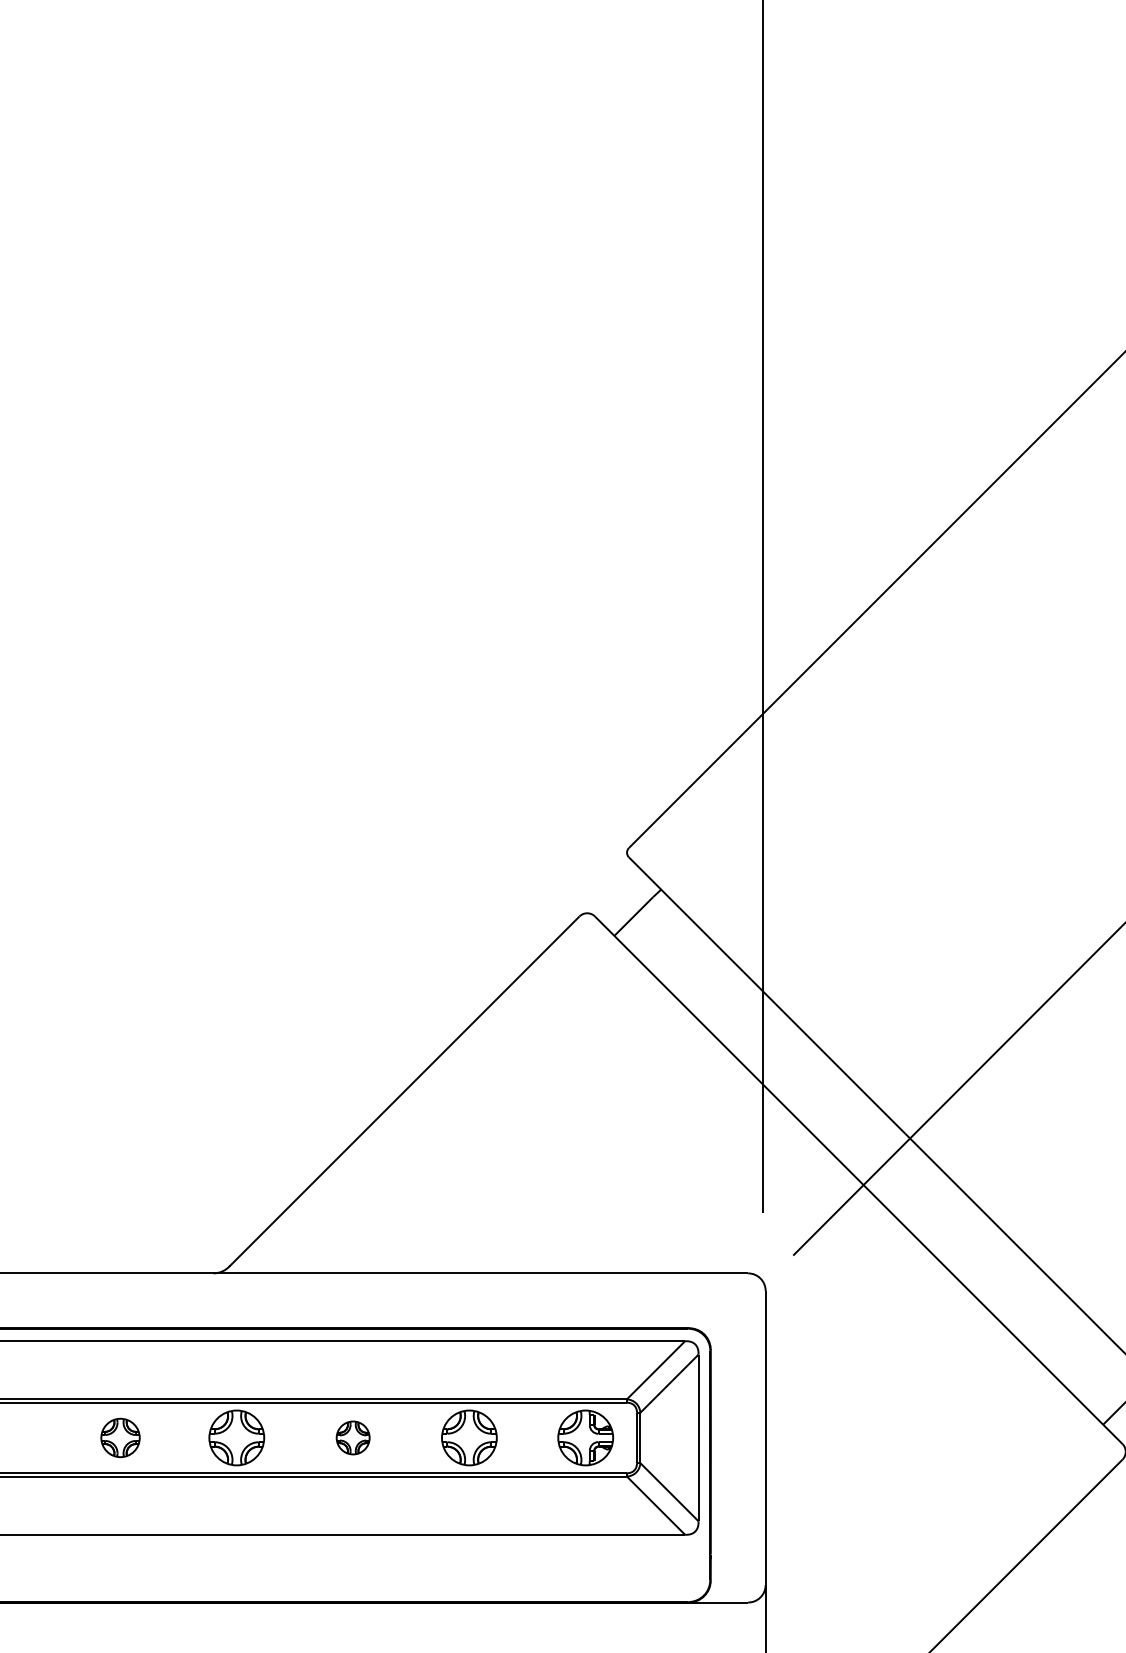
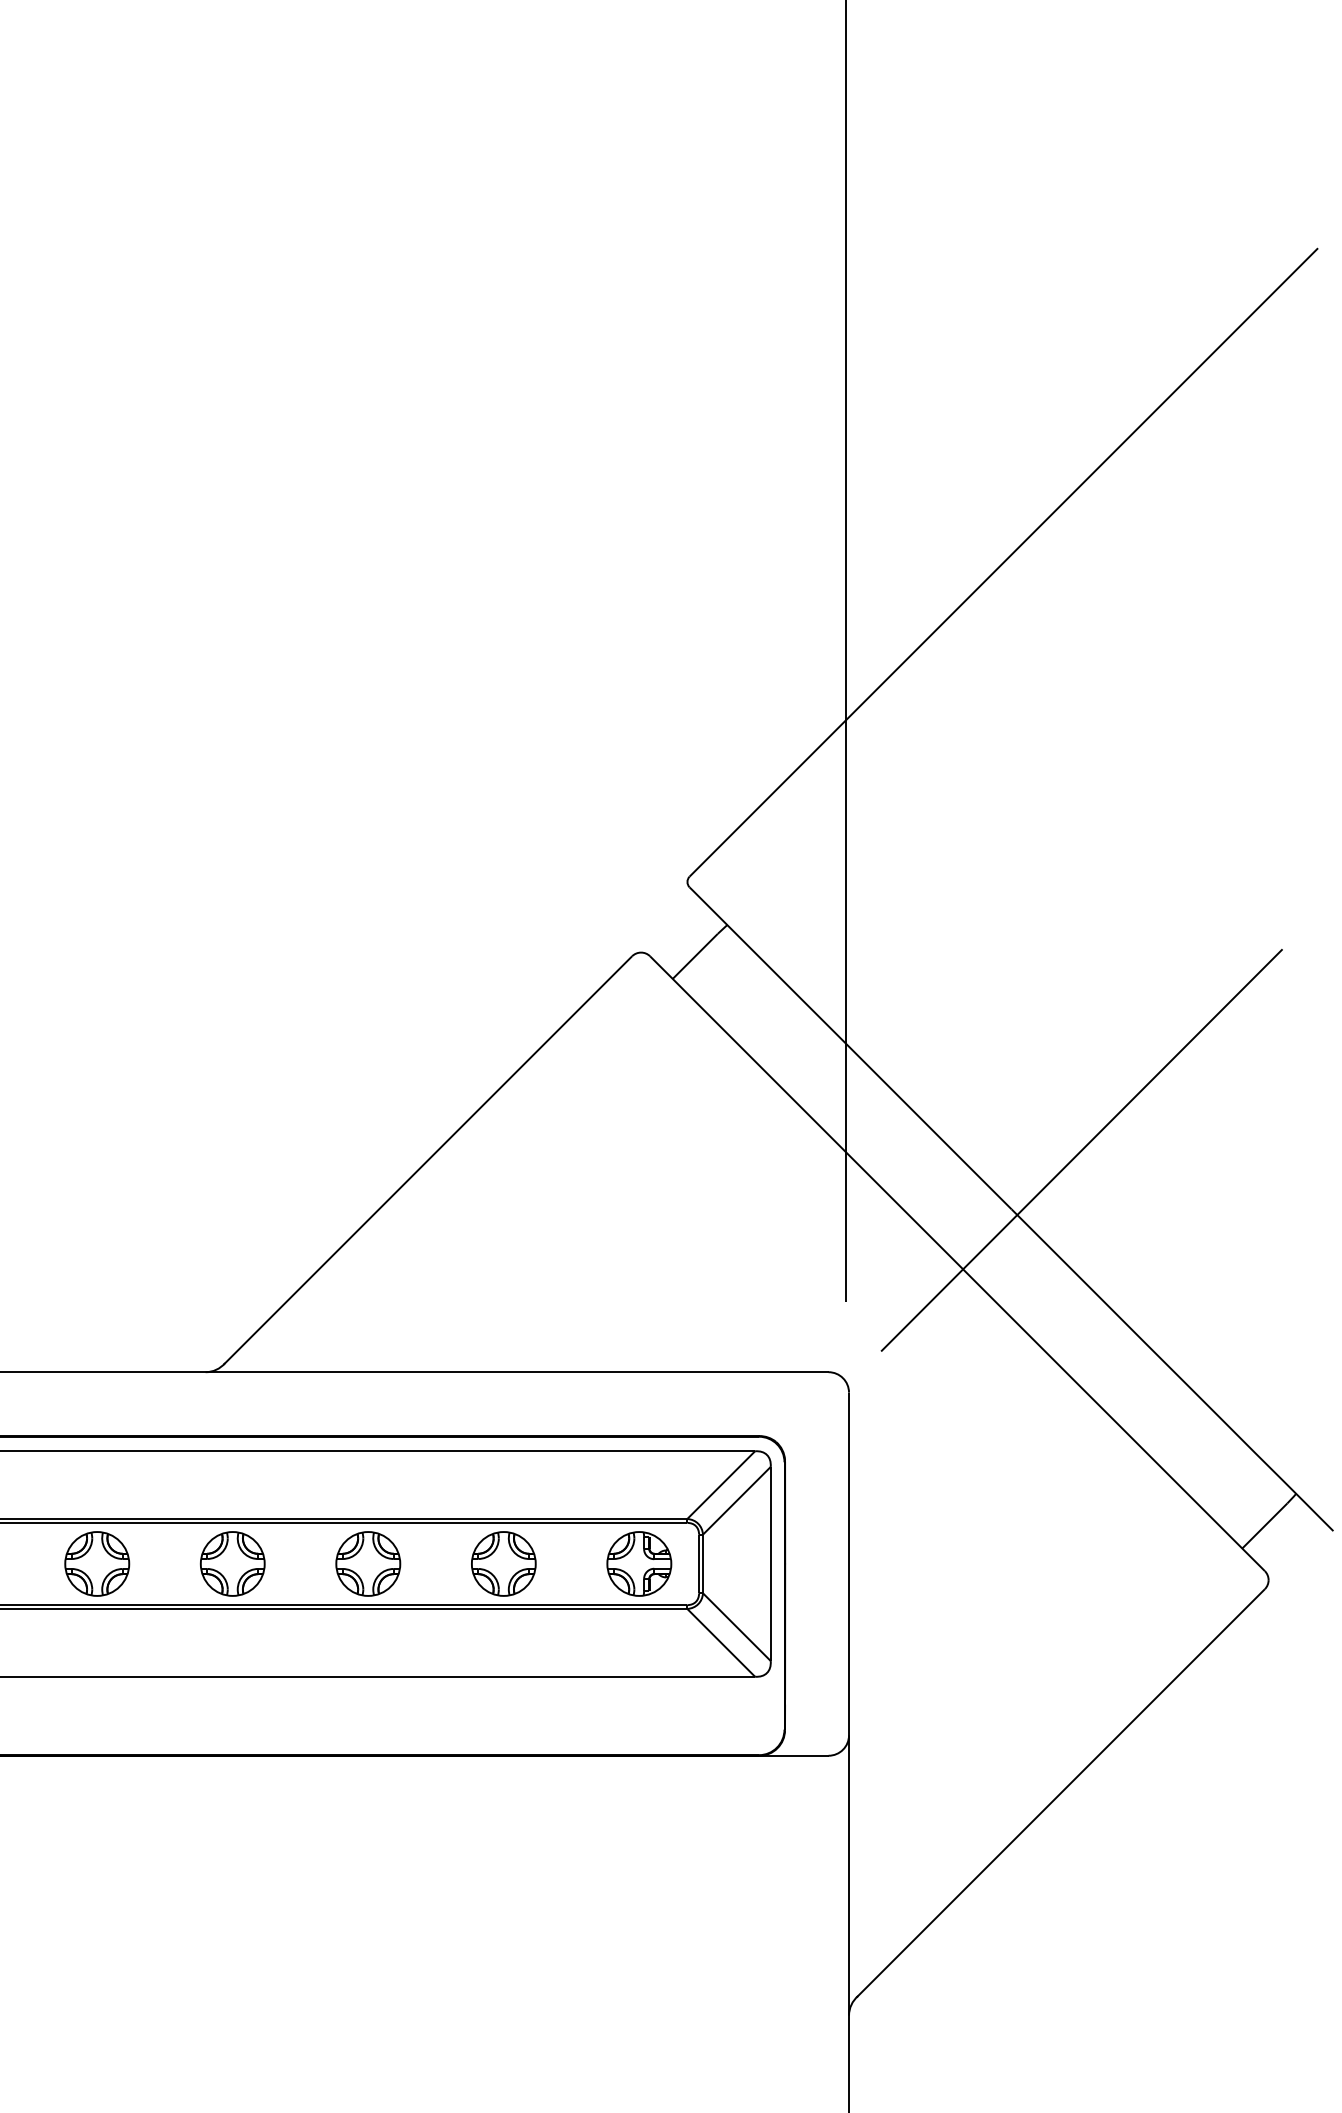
part: (120, 1437) -> (97, 1563), size x1.43
part: (353, 1437) -> (368, 1563), size x1.67

